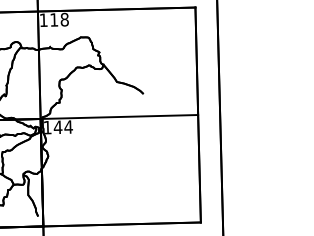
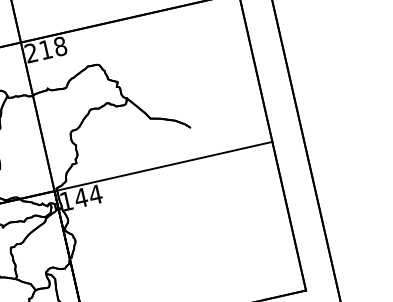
text: (43, 19) -> (30, 52), 118 -> 218

